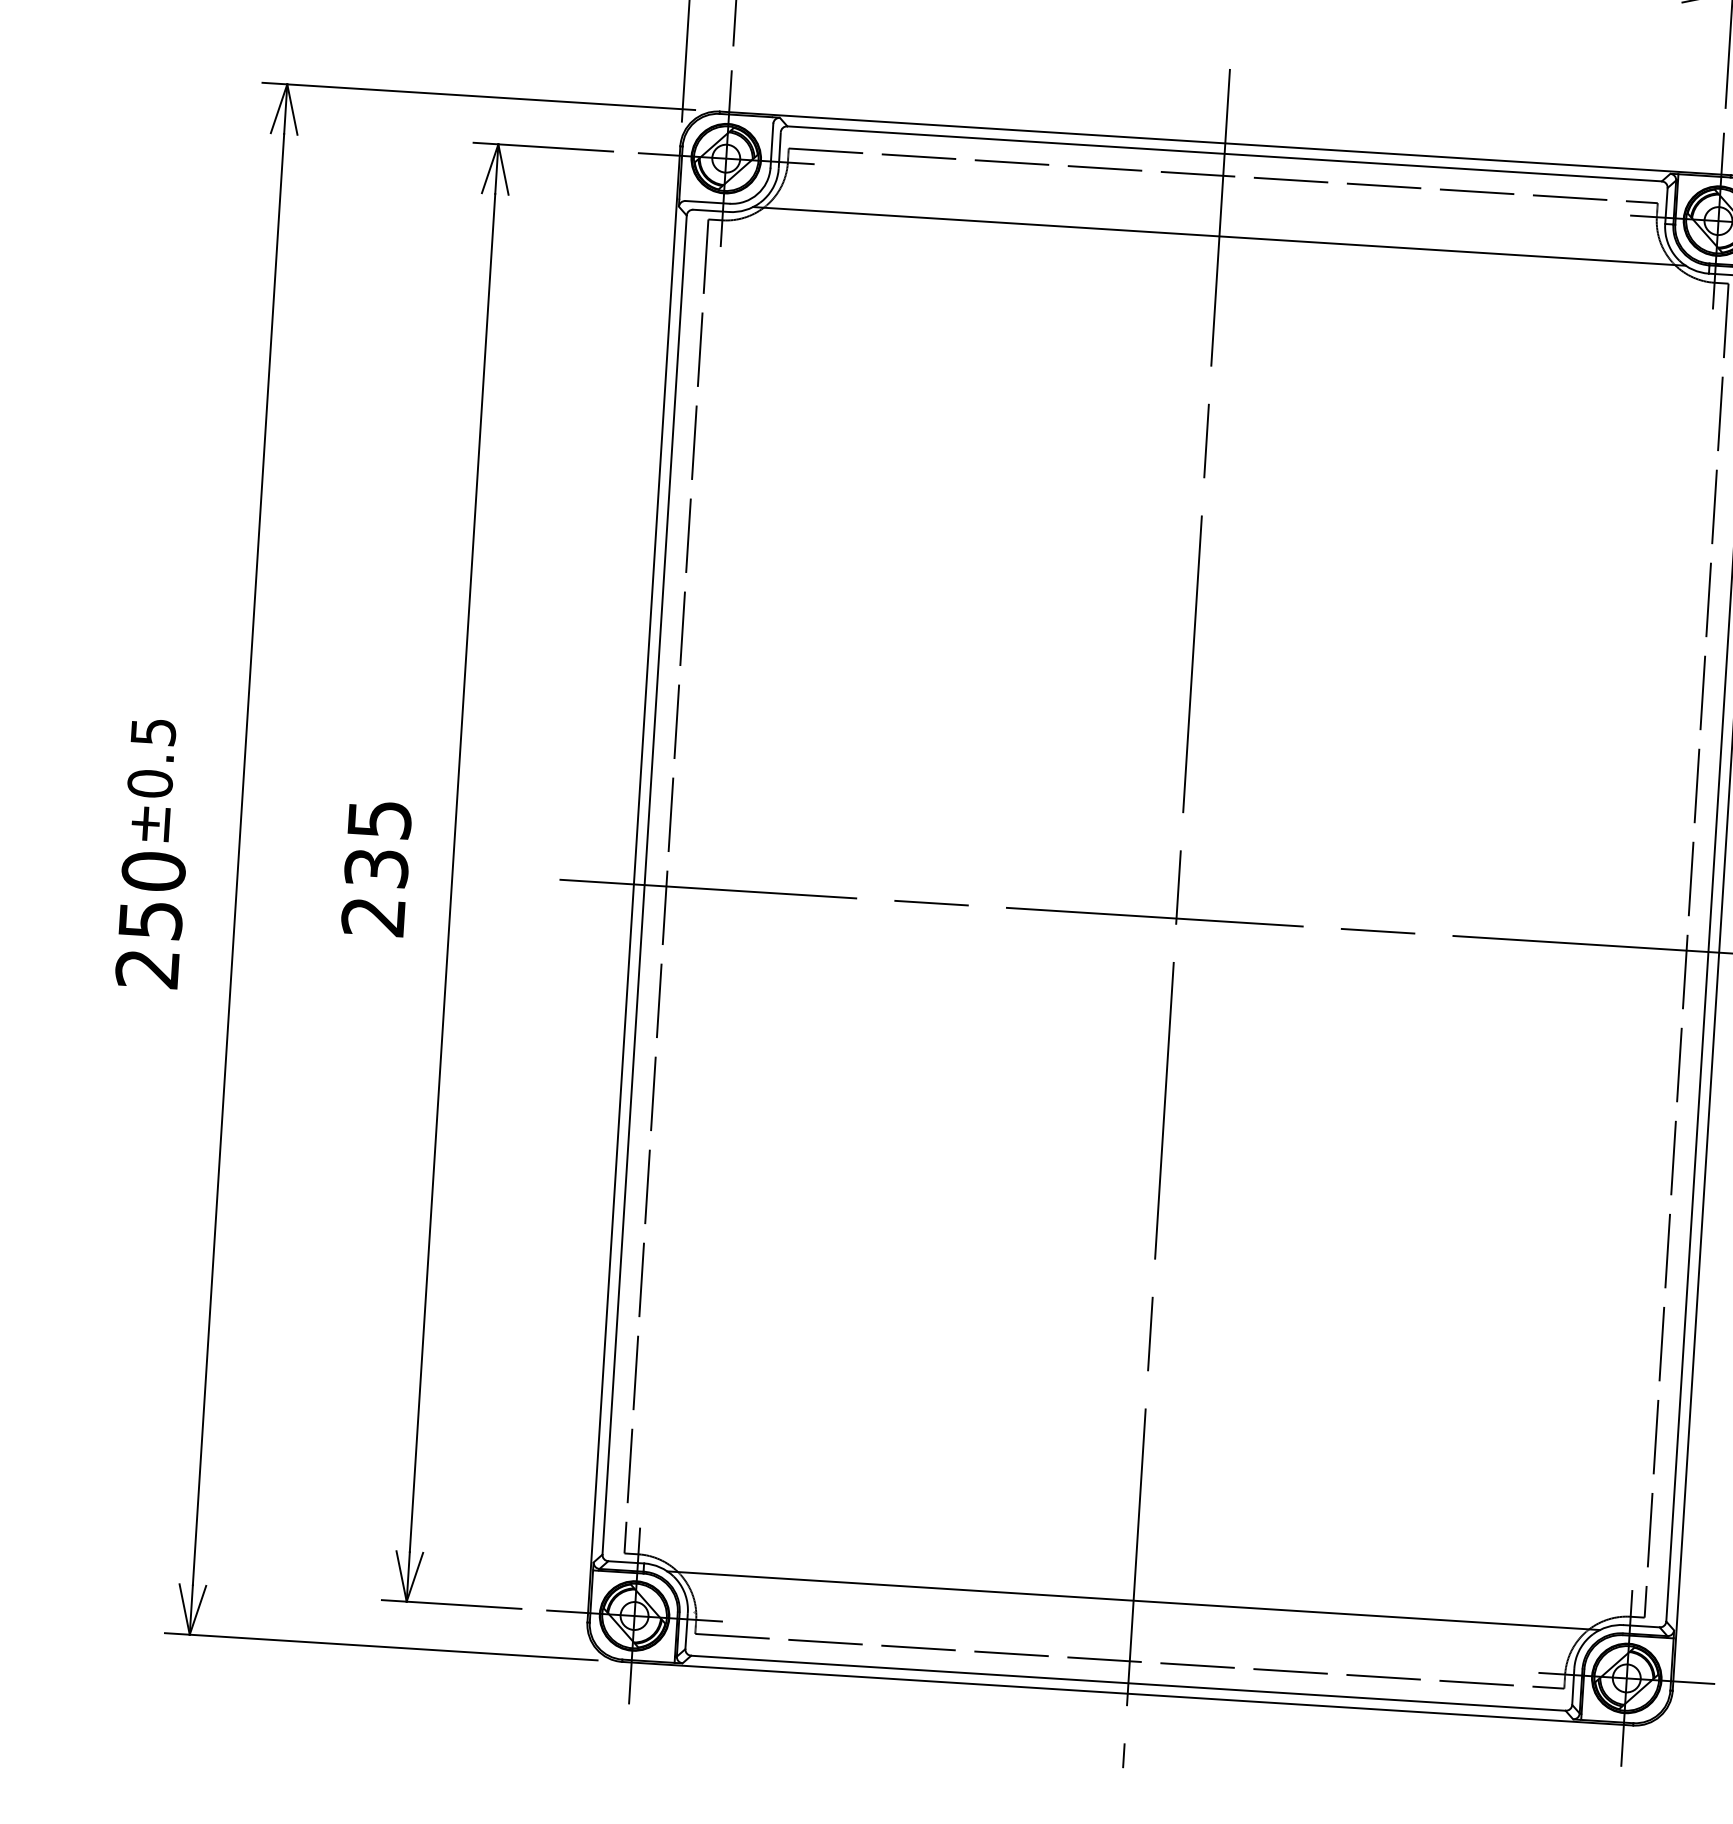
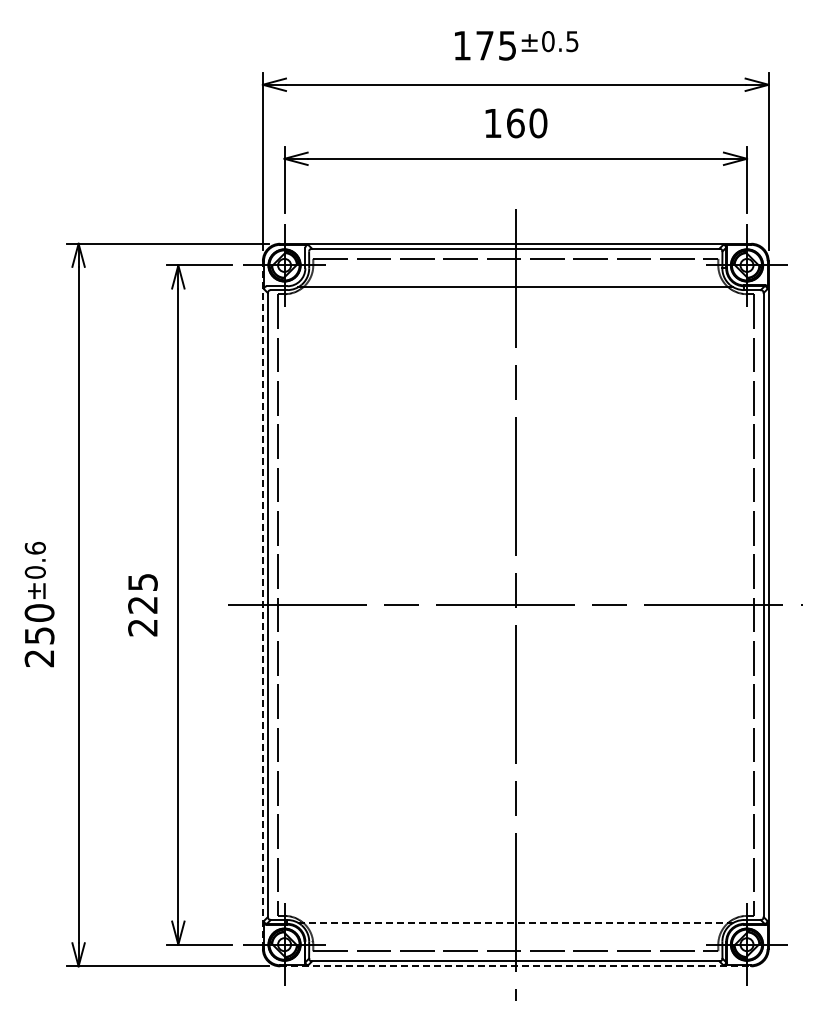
text: (151, 730) -> (34, 547), ±0.5 -> ±0.6
text: (375, 866) -> (142, 604), 235 -> 225
line: (633, 885) -> (262, 605), solid -> dashed
line: (1135, 1601) -> (516, 923), solid -> dashed
line: (1127, 1694) -> (515, 966), solid -> dashed

